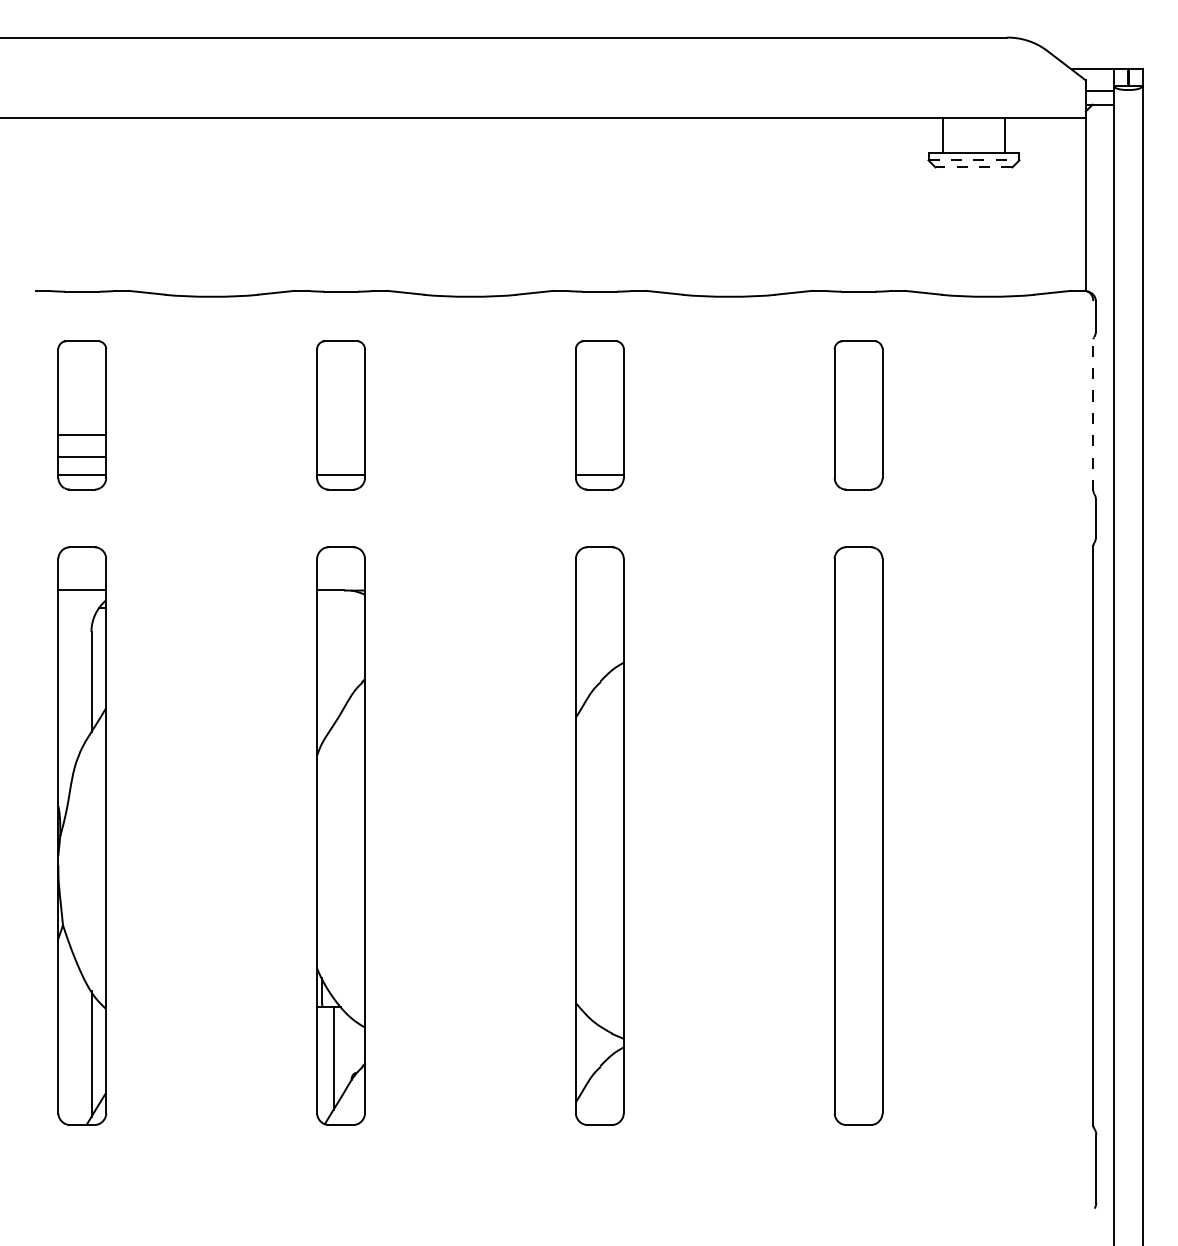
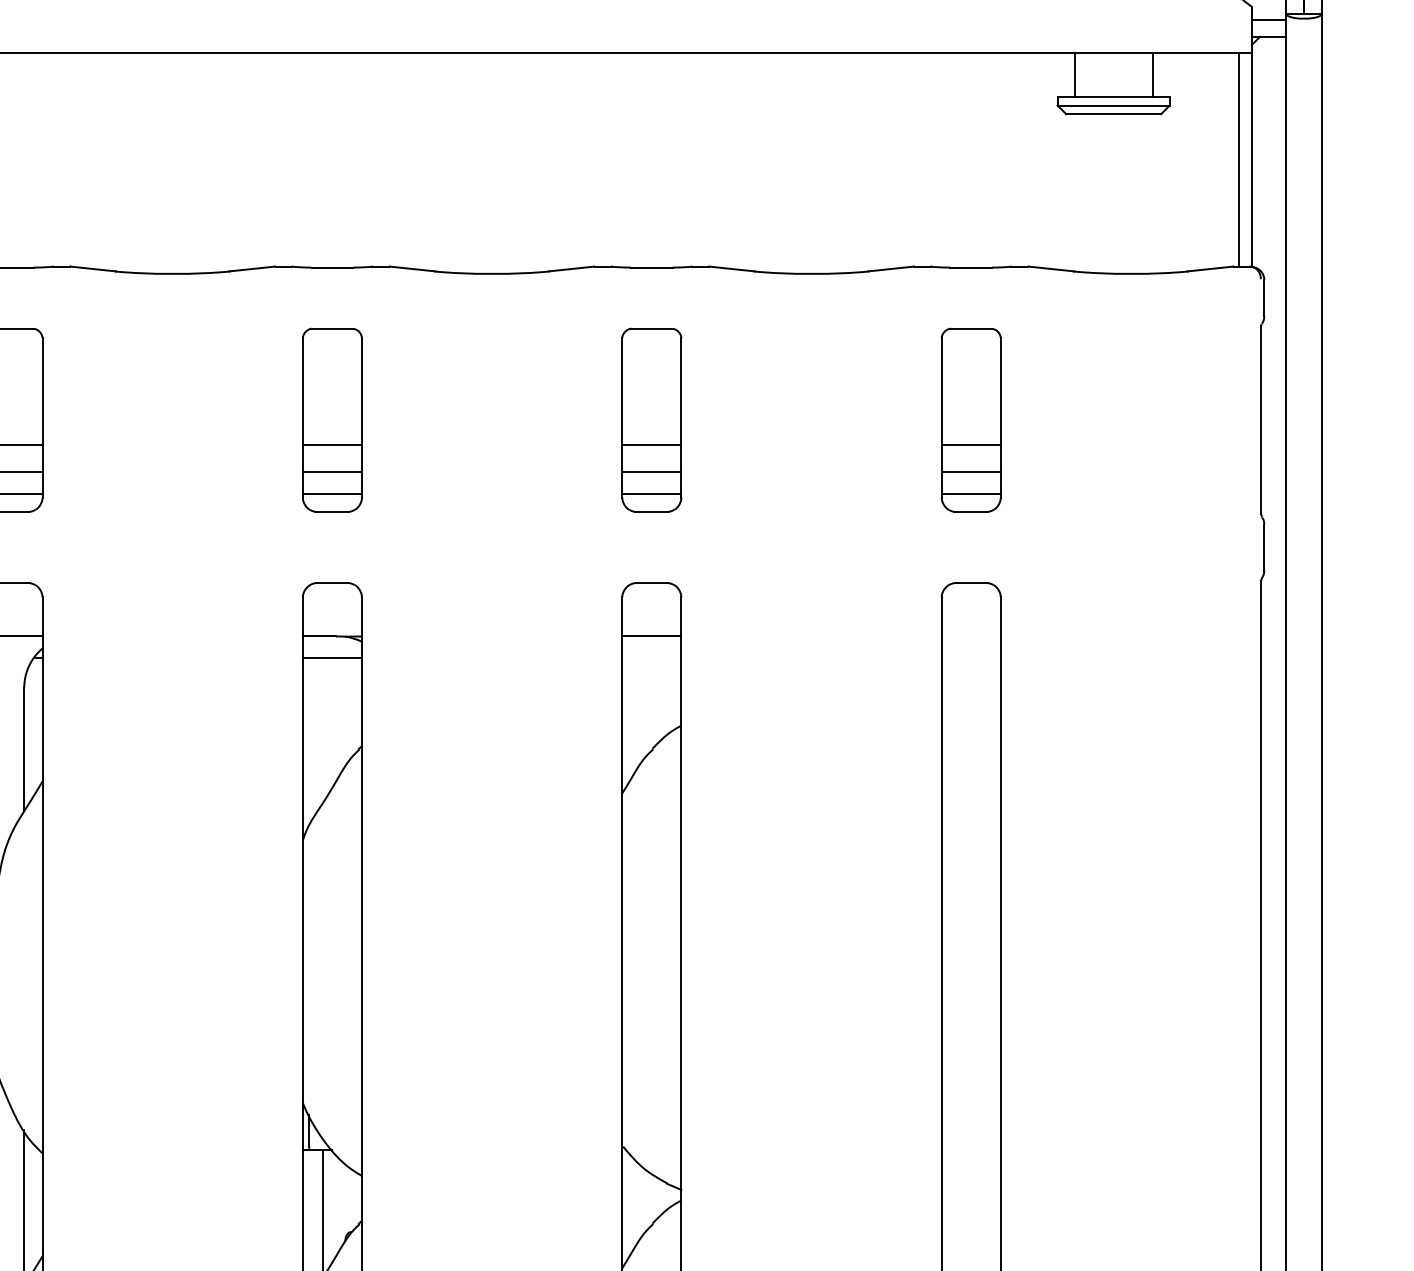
line: (974, 160) -> (1114, 105), dashed -> solid
line: (973, 167) -> (1113, 114), dashed -> solid
line: (1075, 203) -> (1238, 158), added
line: (1093, 414) -> (1261, 419), dashed -> solid
line: (341, 435) -> (332, 445), added
line: (599, 435) -> (651, 445), added
line: (858, 435) -> (971, 445), added
line: (341, 457) -> (332, 472), added
line: (599, 457) -> (651, 472), added
line: (858, 457) -> (971, 472), added
line: (858, 475) -> (971, 494), added
line: (599, 590) -> (651, 636), added
line: (341, 607) -> (332, 657), added

